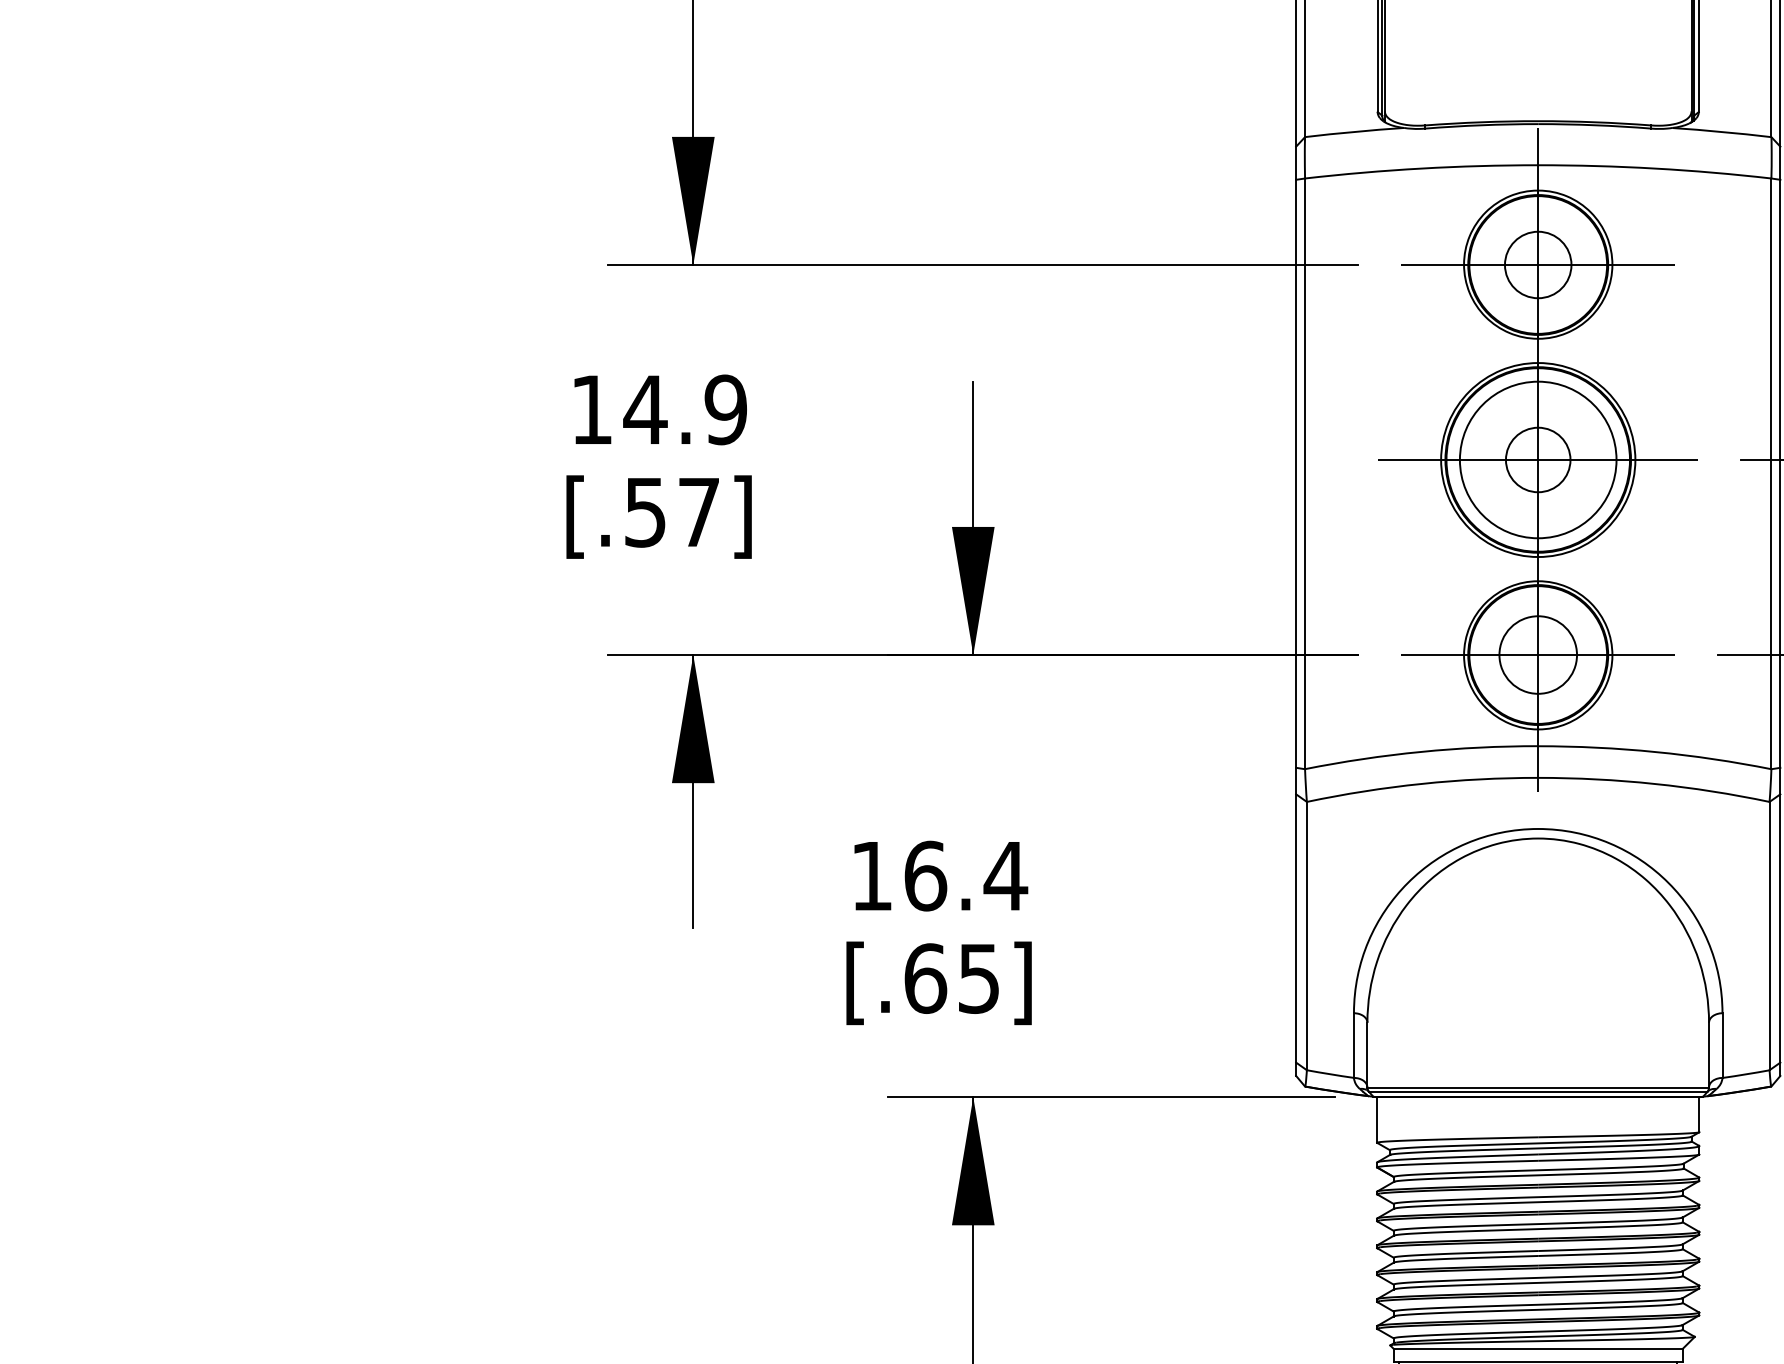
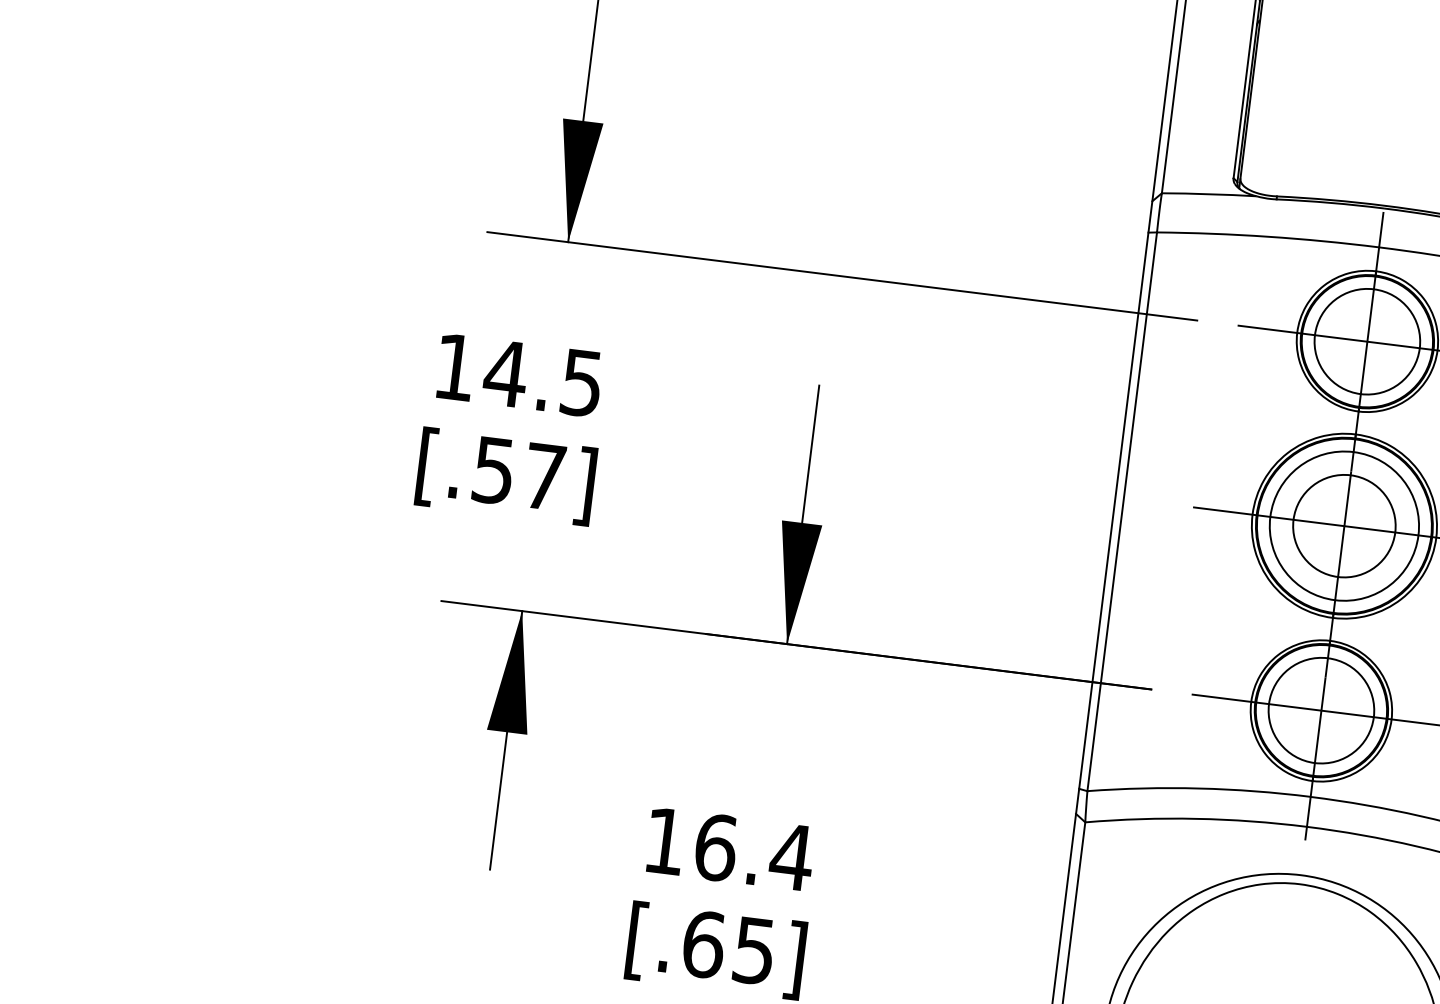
circle: (1537, 264) -> (1366, 341), size x1.67
text: (725, 409) -> (581, 382), 14.9 -> 14.5
circle: (1538, 459) -> (1344, 525), size x1.67
circle: (1537, 654) -> (1320, 710), size x1.43

